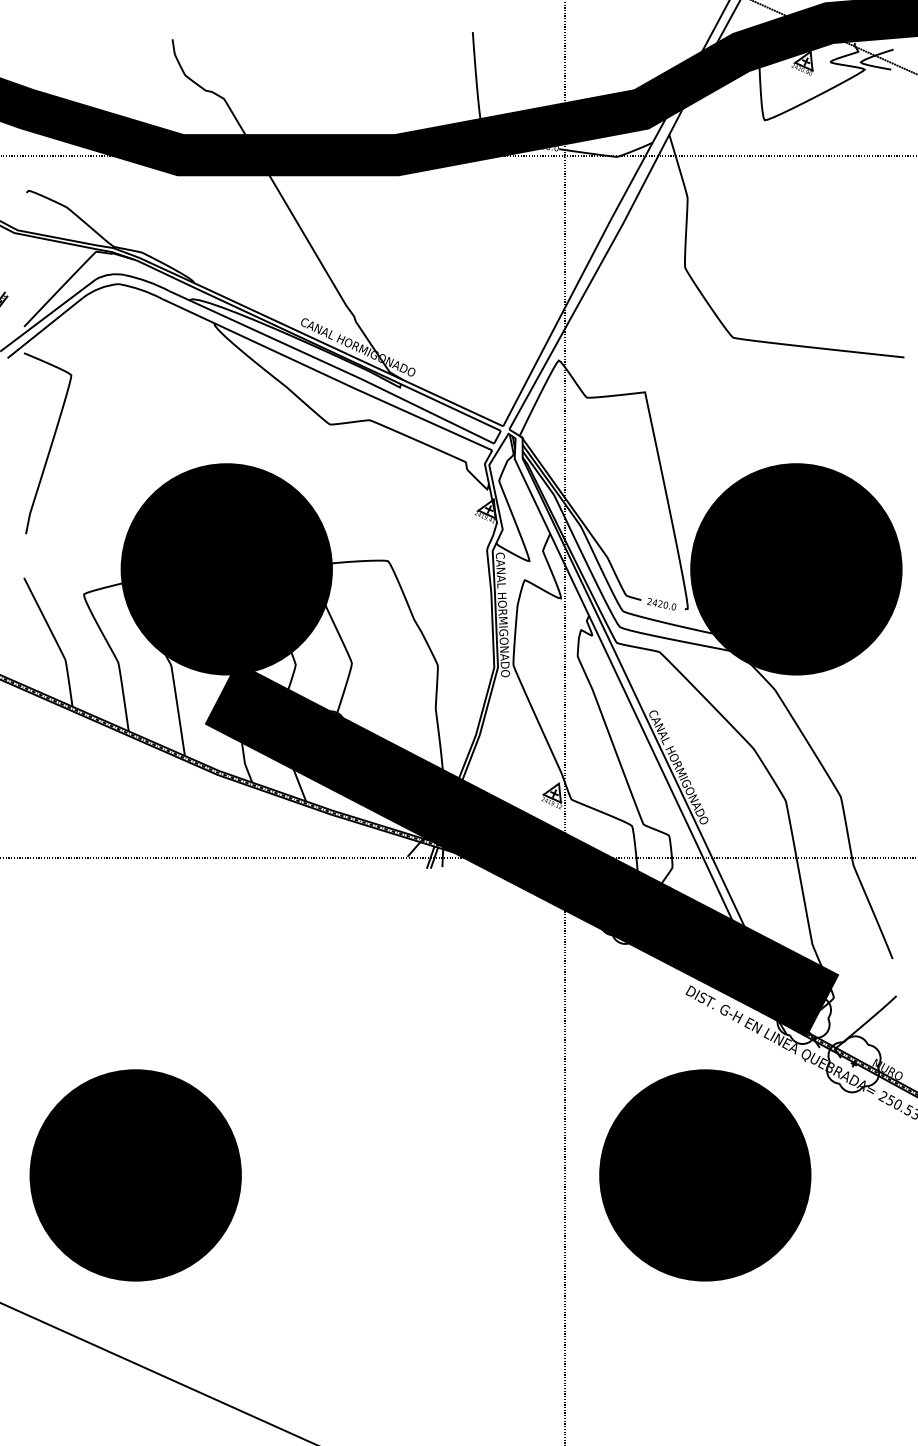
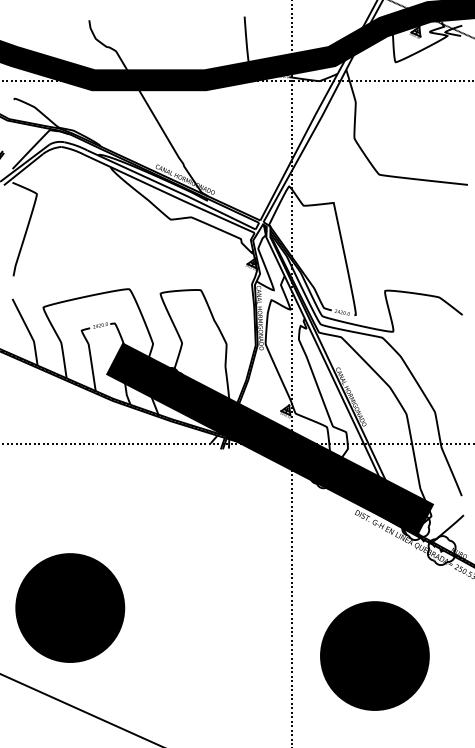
fill: (227, 569) -> (117, 294), removed
fill: (795, 569) -> (411, 294), removed
part: (704, 1174) -> (374, 655), moved

